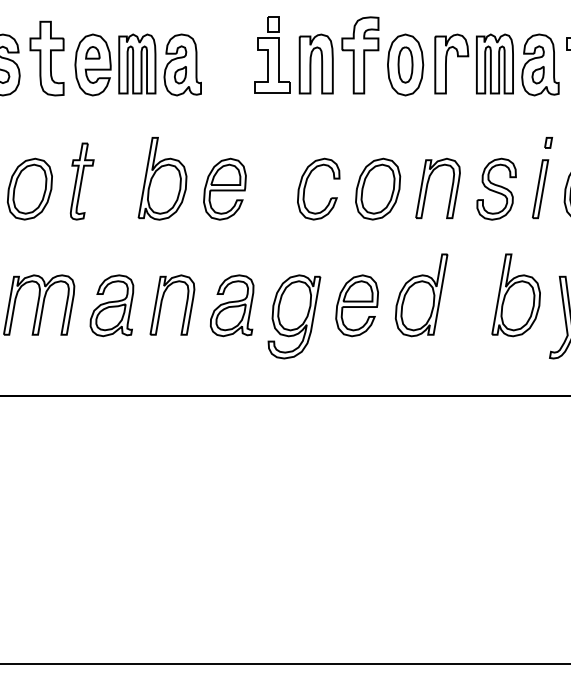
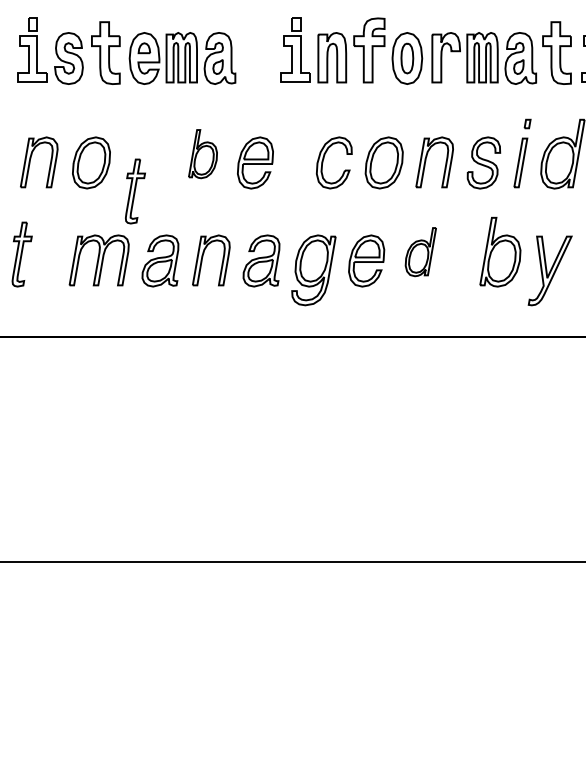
part: (161, 177) -> (202, 153), size x0.7
part: (82, 181) -> (135, 191), moved
part: (421, 294) -> (420, 251), size x0.7

